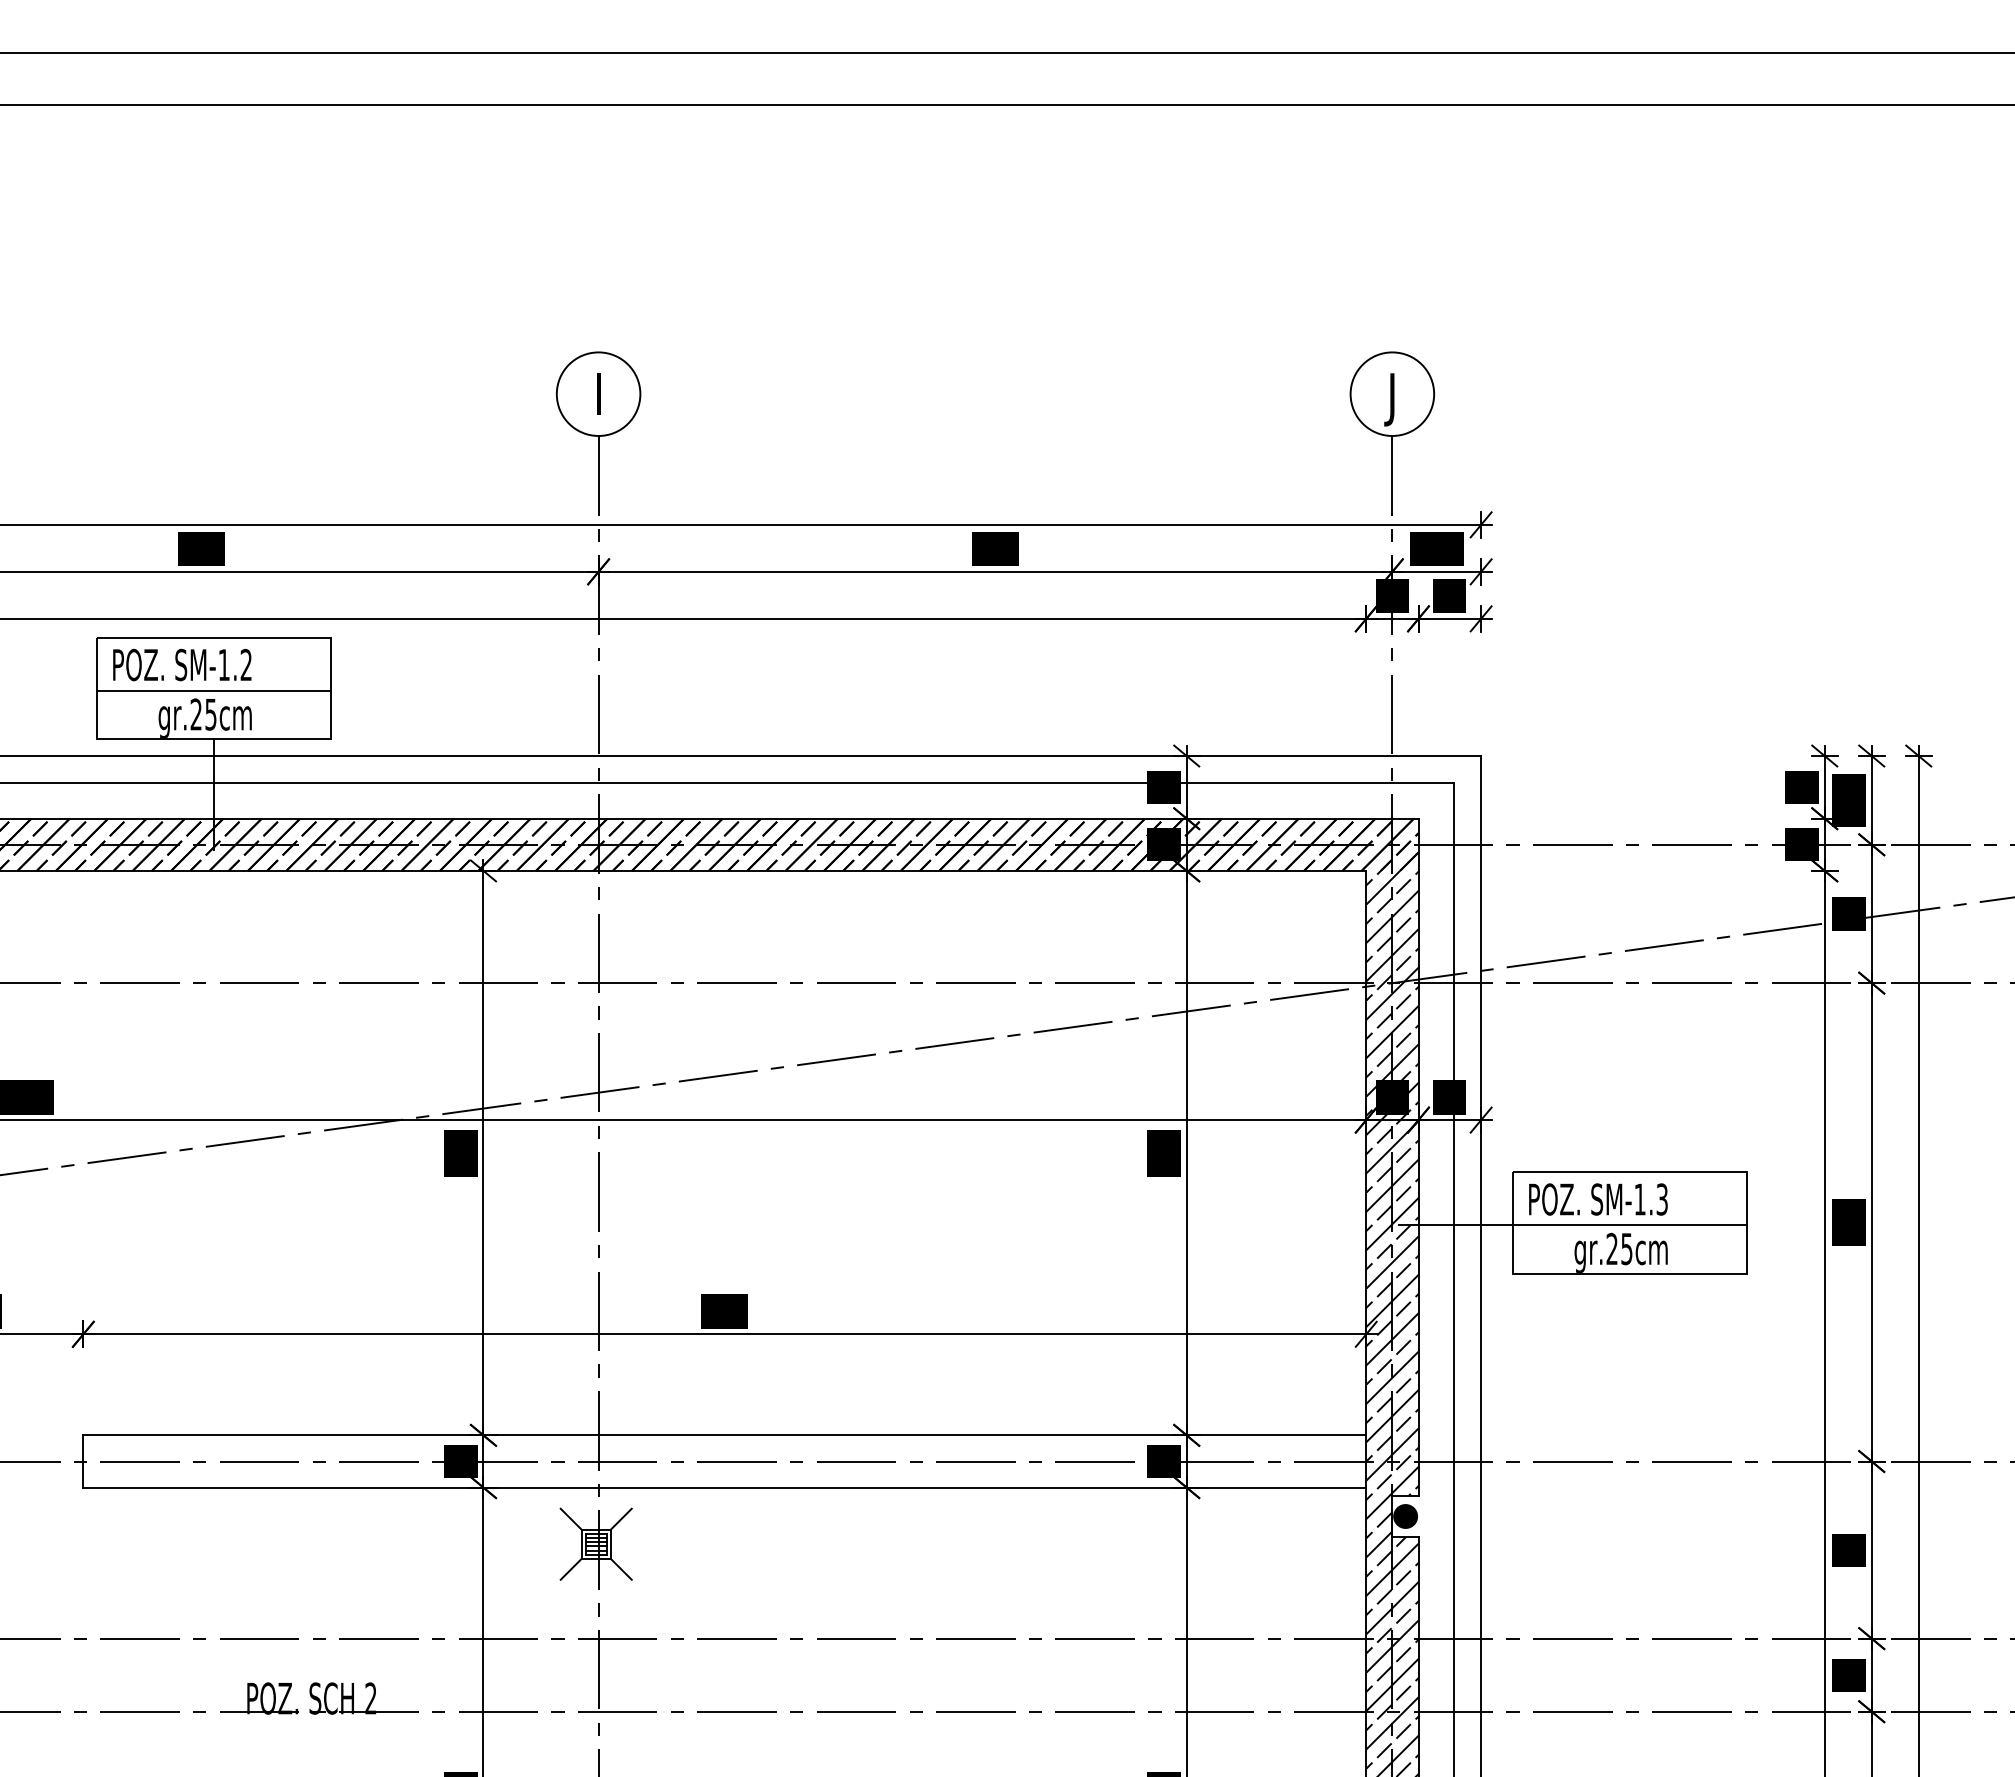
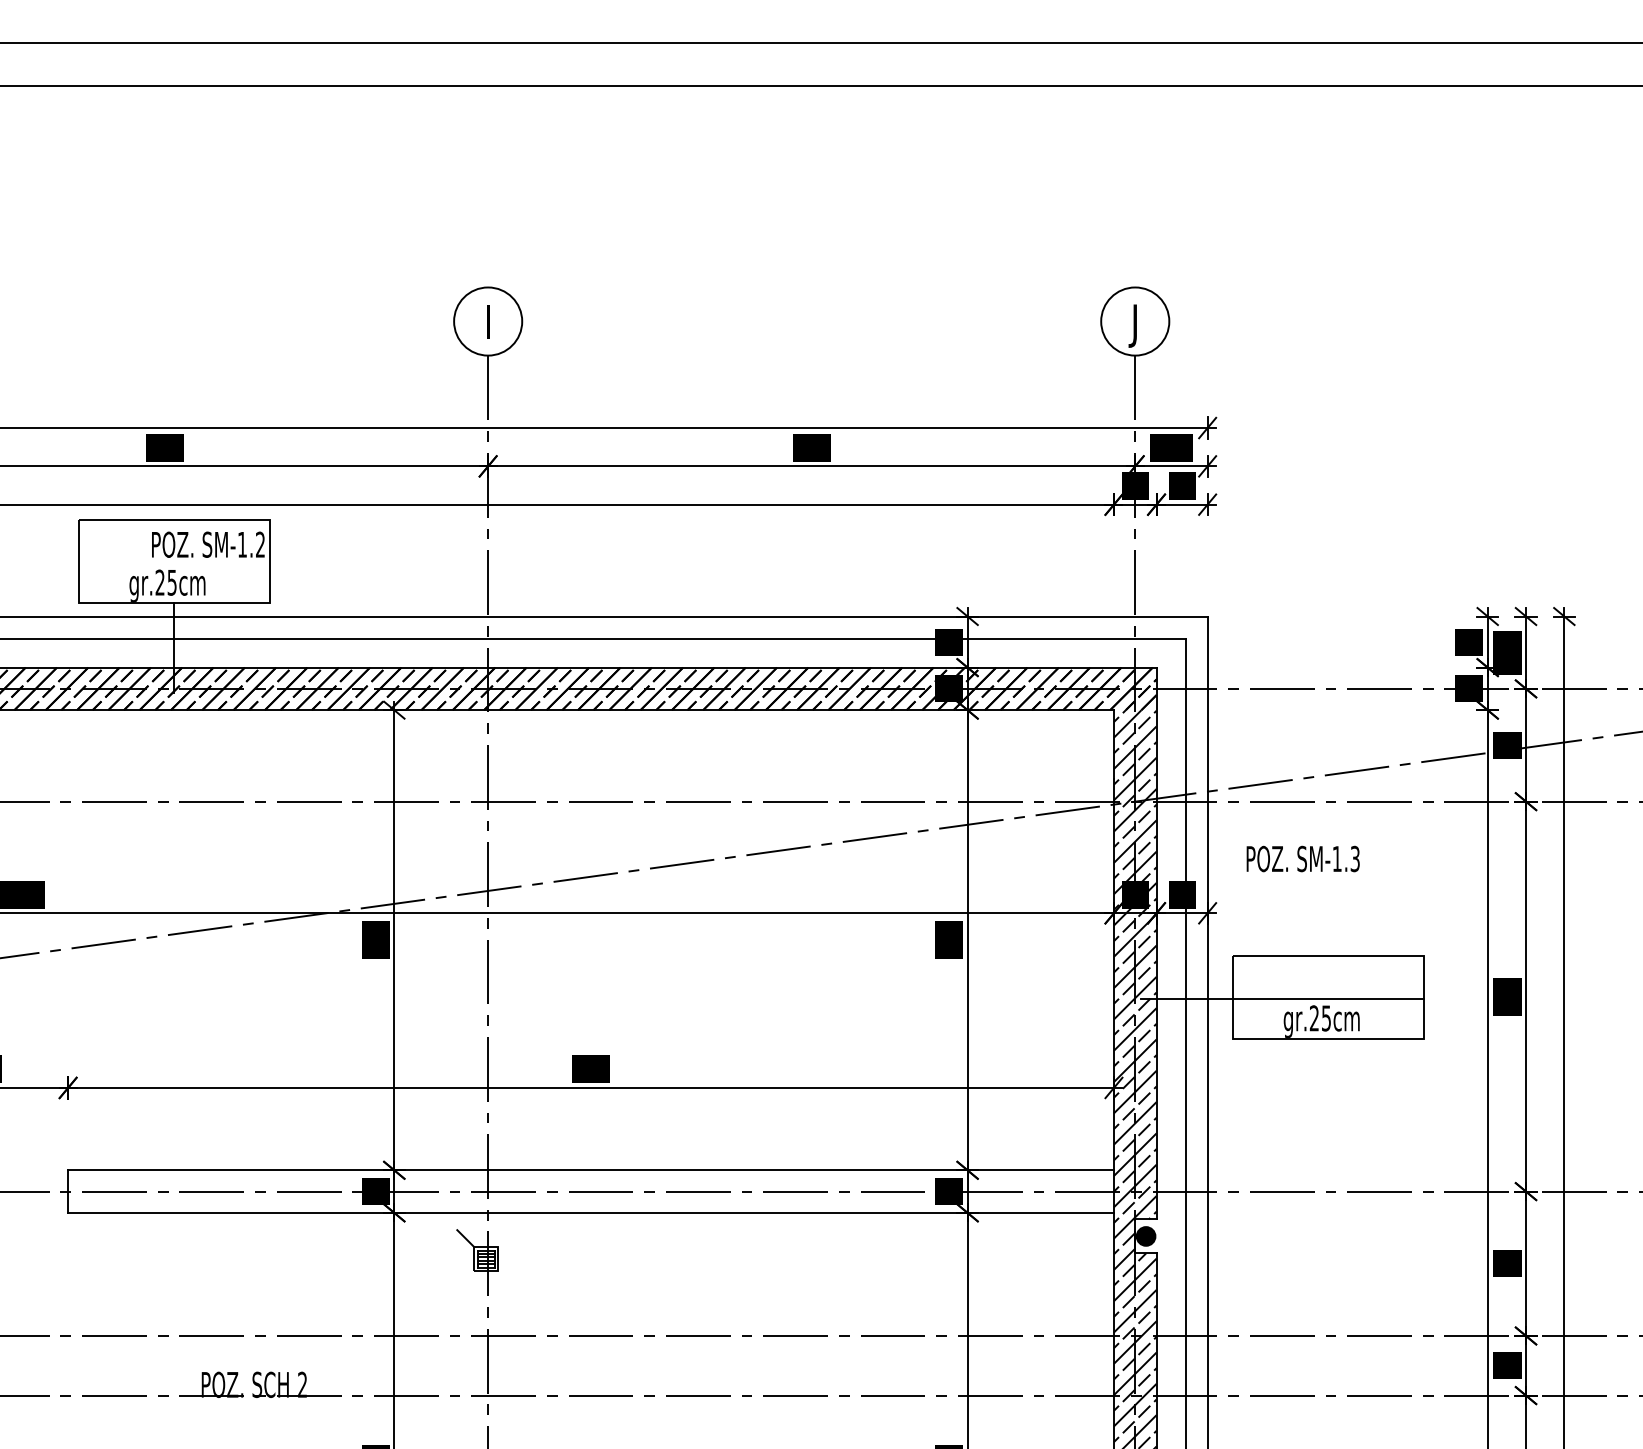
text: (182, 664) -> (208, 544), moved
line: (213, 690) -> (174, 563), removed
text: (1598, 1199) -> (1303, 859), moved
line: (620, 1518) -> (506, 1238), removed
line: (570, 1568) -> (465, 1278), removed
line: (620, 1568) -> (506, 1278), removed

